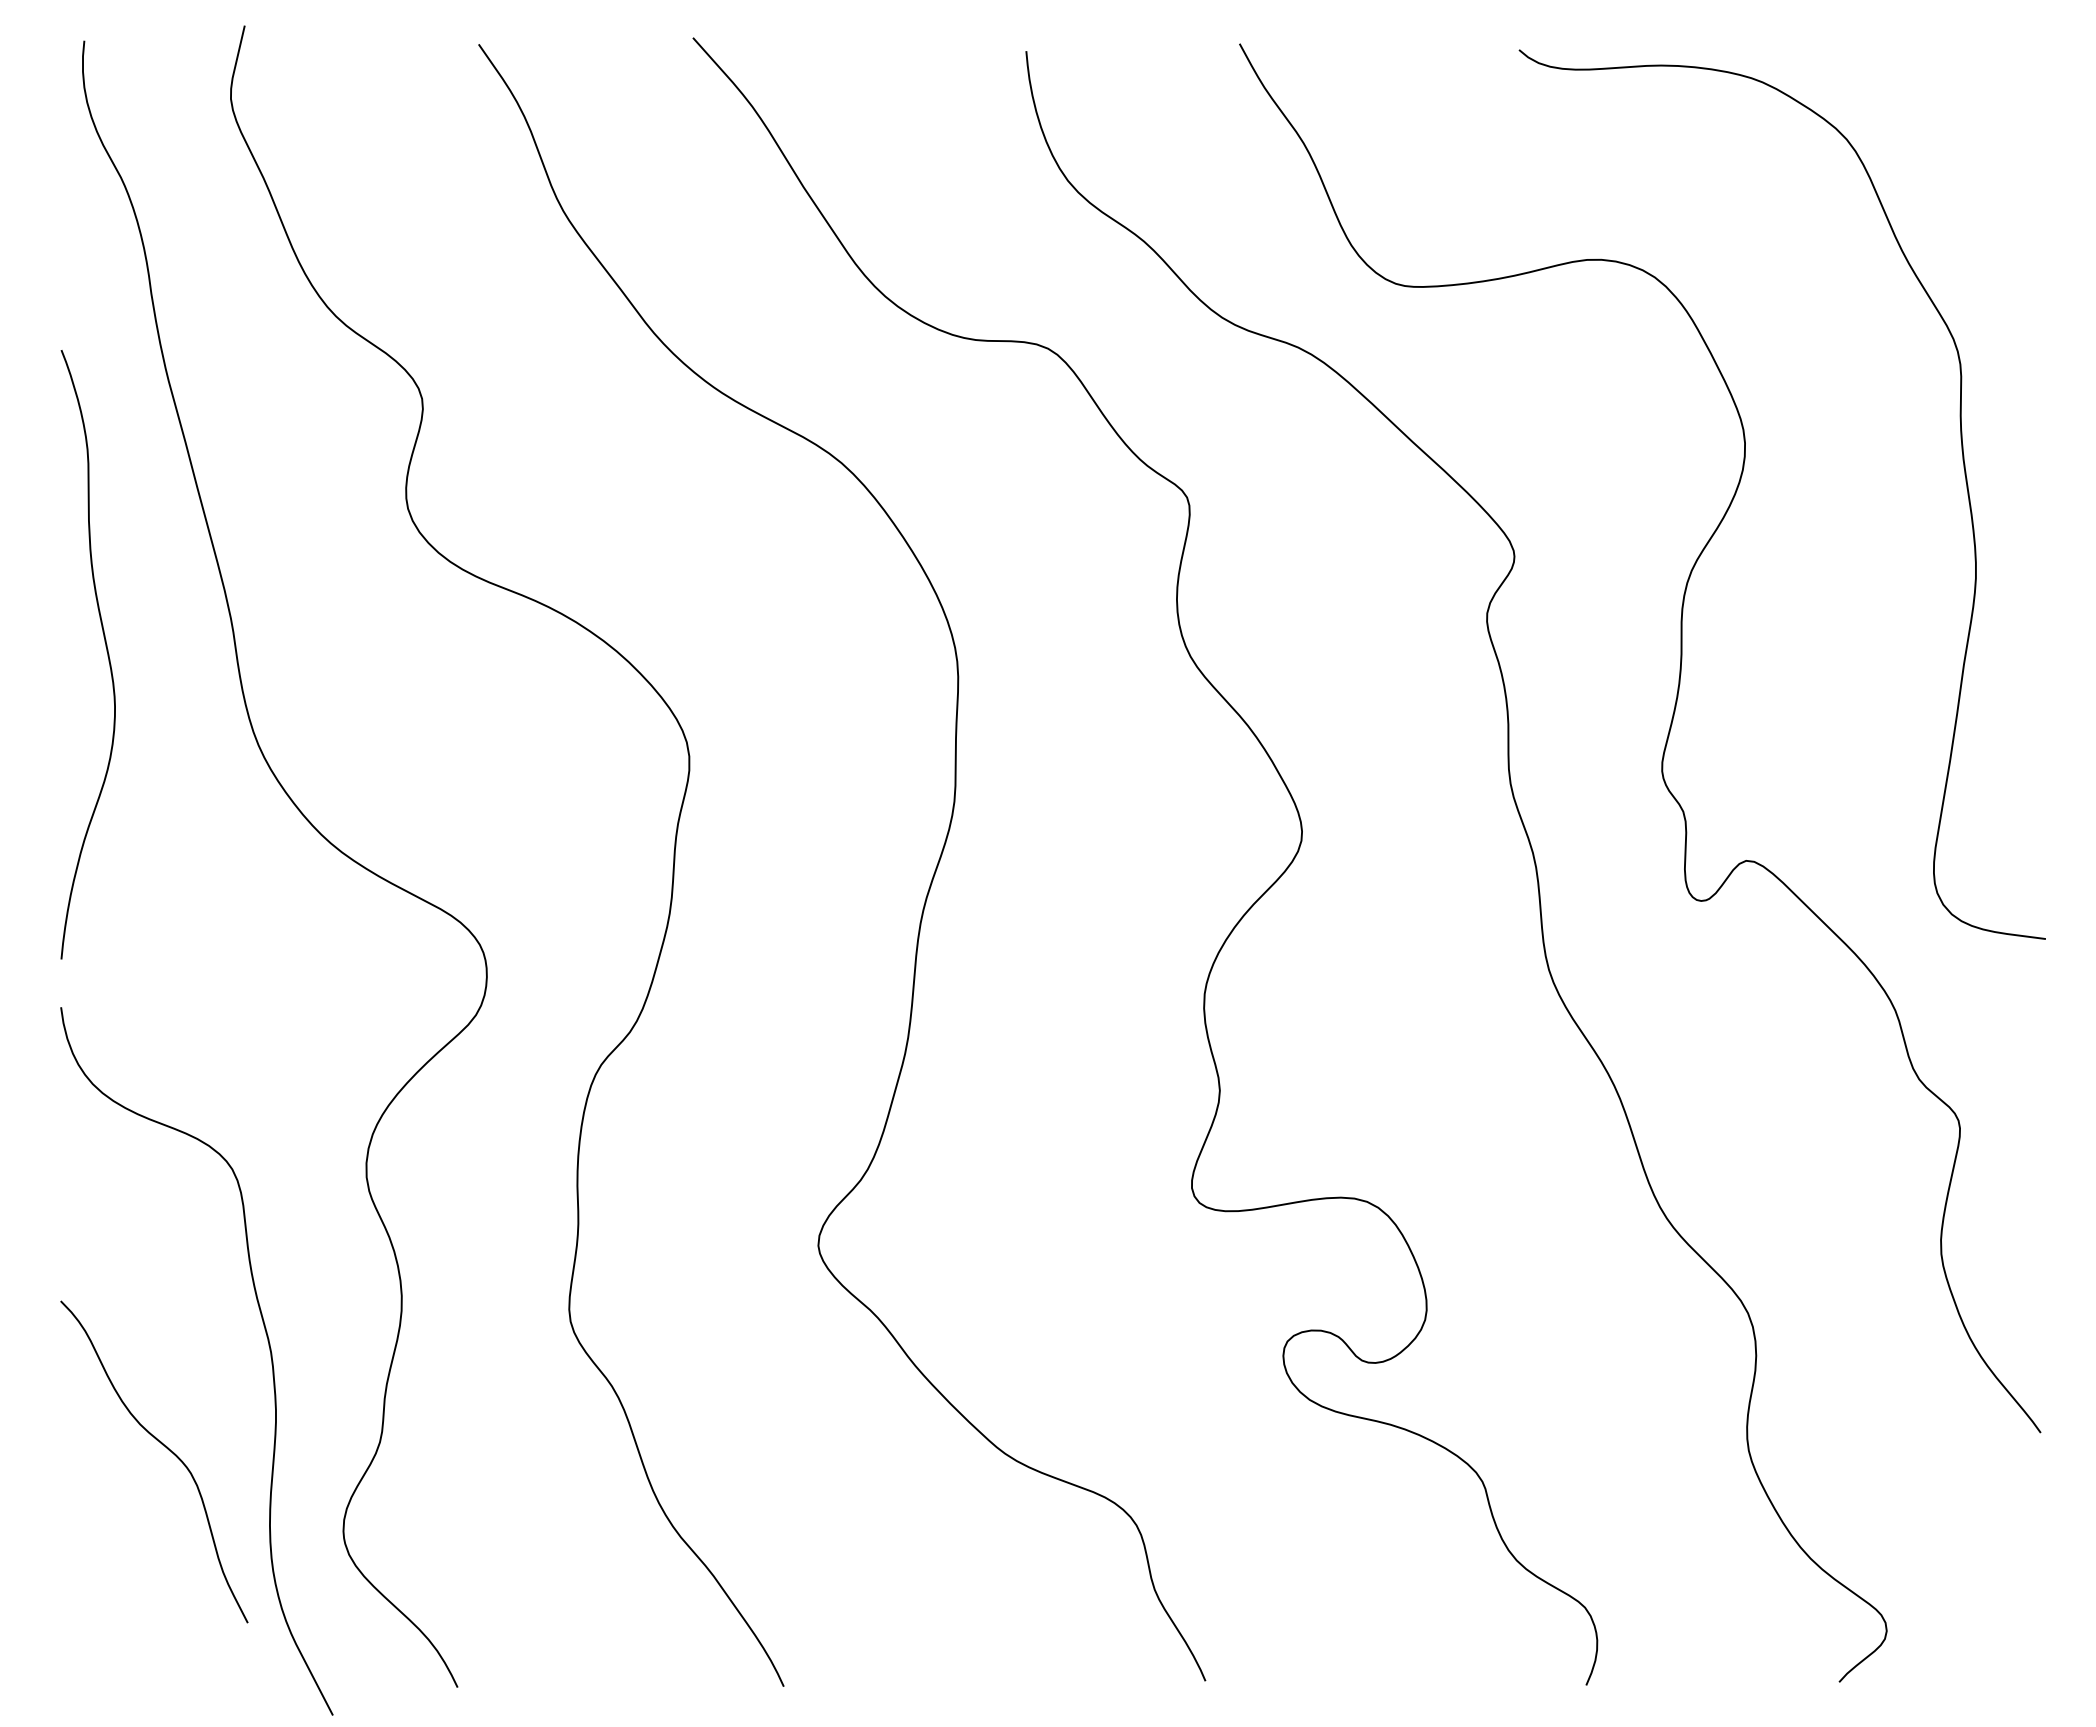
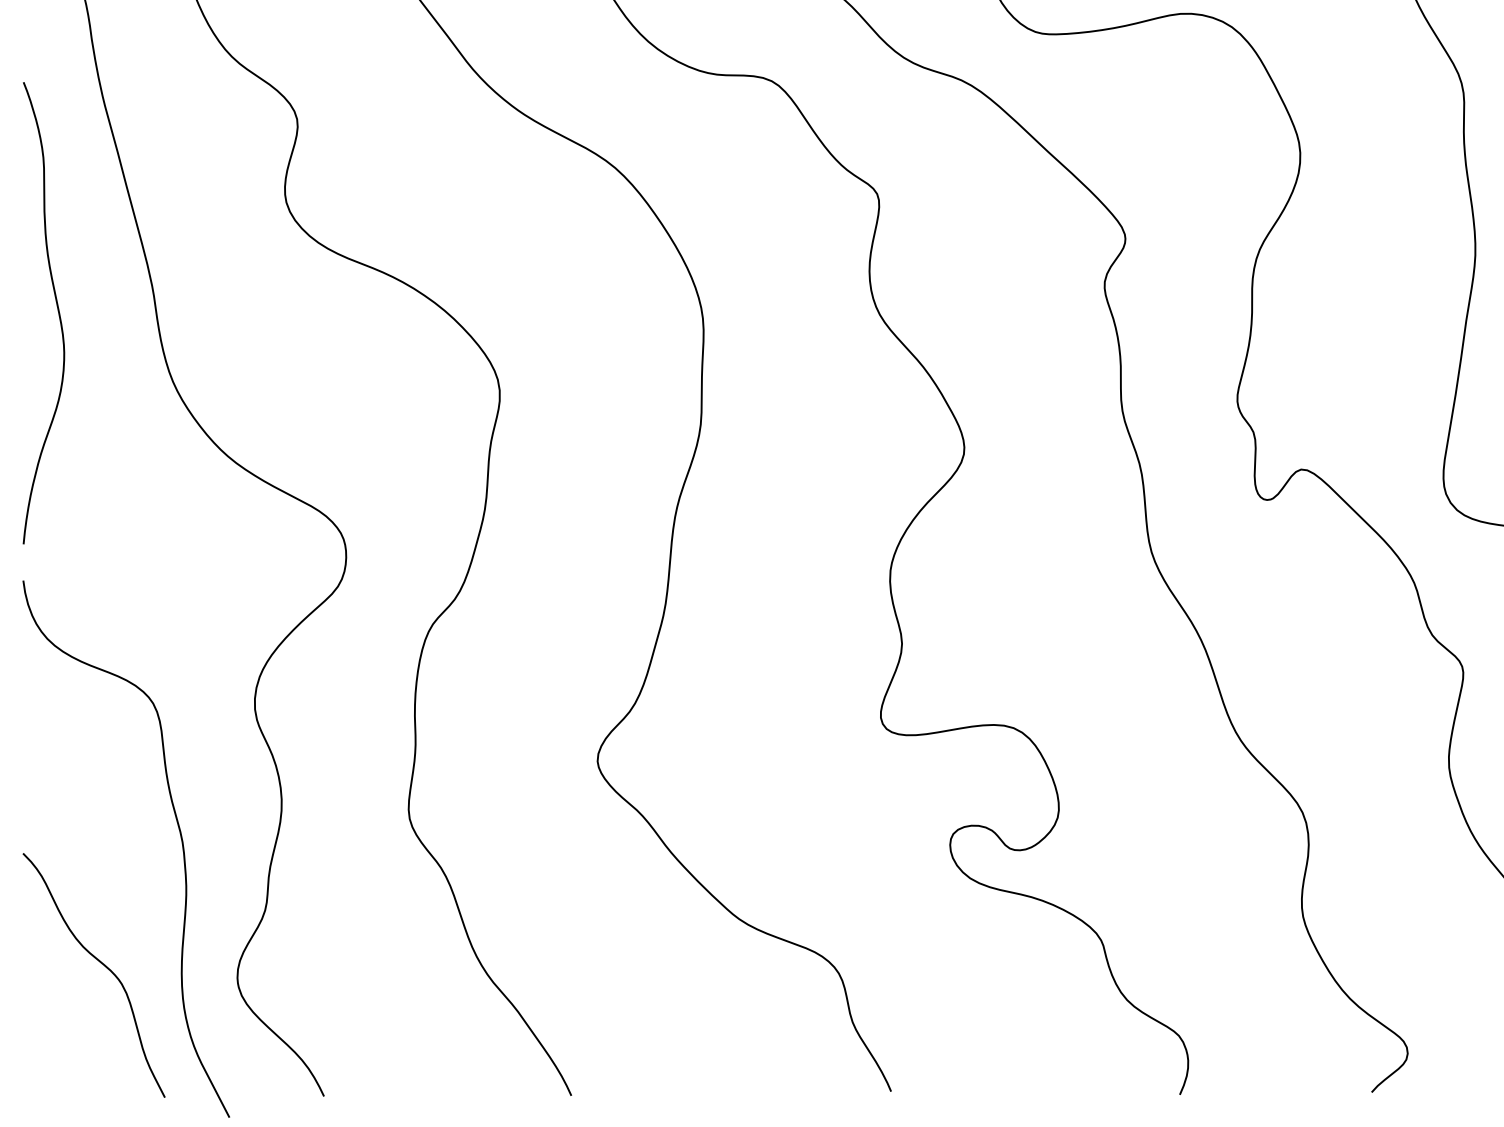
curve: (166, 1448) -> (103, 965), moved

